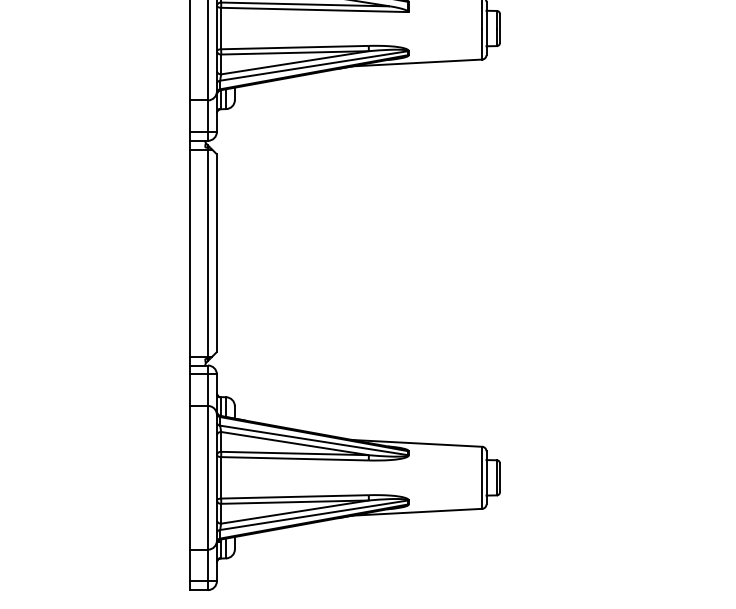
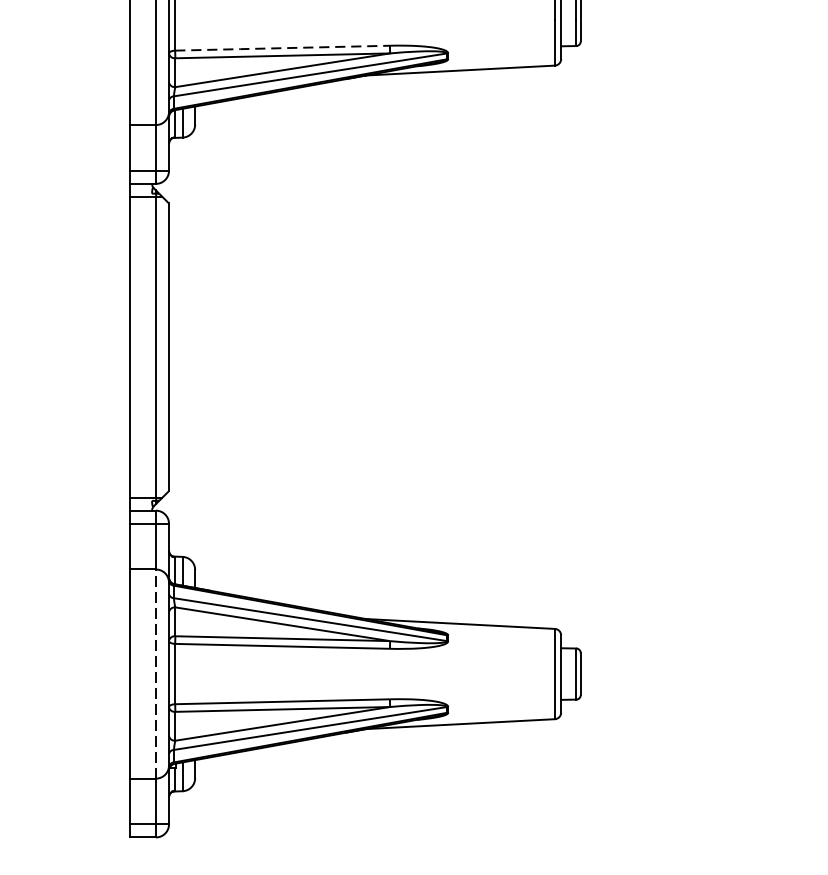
line: (293, 47) -> (280, 48), solid -> dashed
line: (207, 477) -> (155, 673), solid -> dashed

